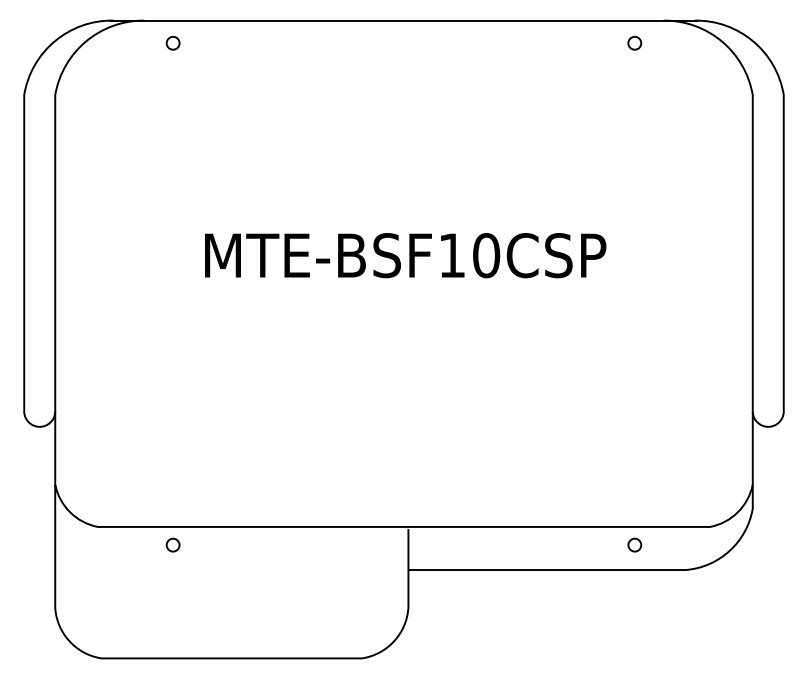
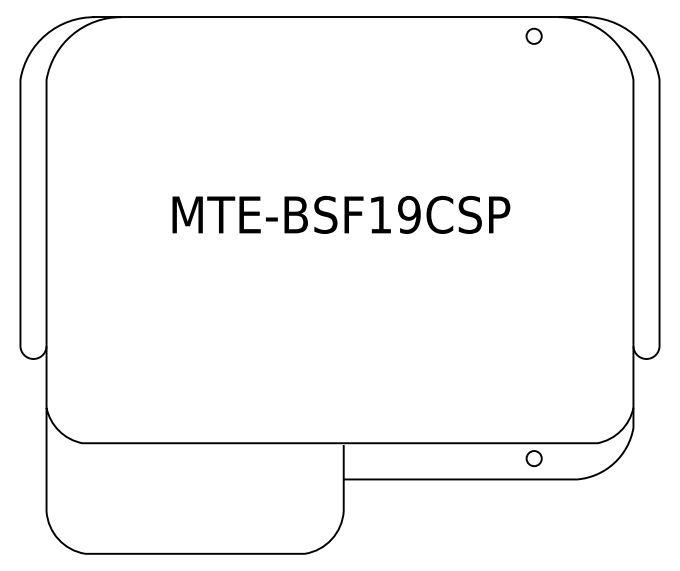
circle: (172, 42) -> (145, 35), removed
circle: (634, 42) -> (533, 35), size x1.4
text: (486, 255) -> (409, 214), MTE-BSF10CSP -> MTE-BSF19CSP
circle: (172, 544) -> (145, 457), removed
circle: (634, 544) -> (533, 457), size x1.4

